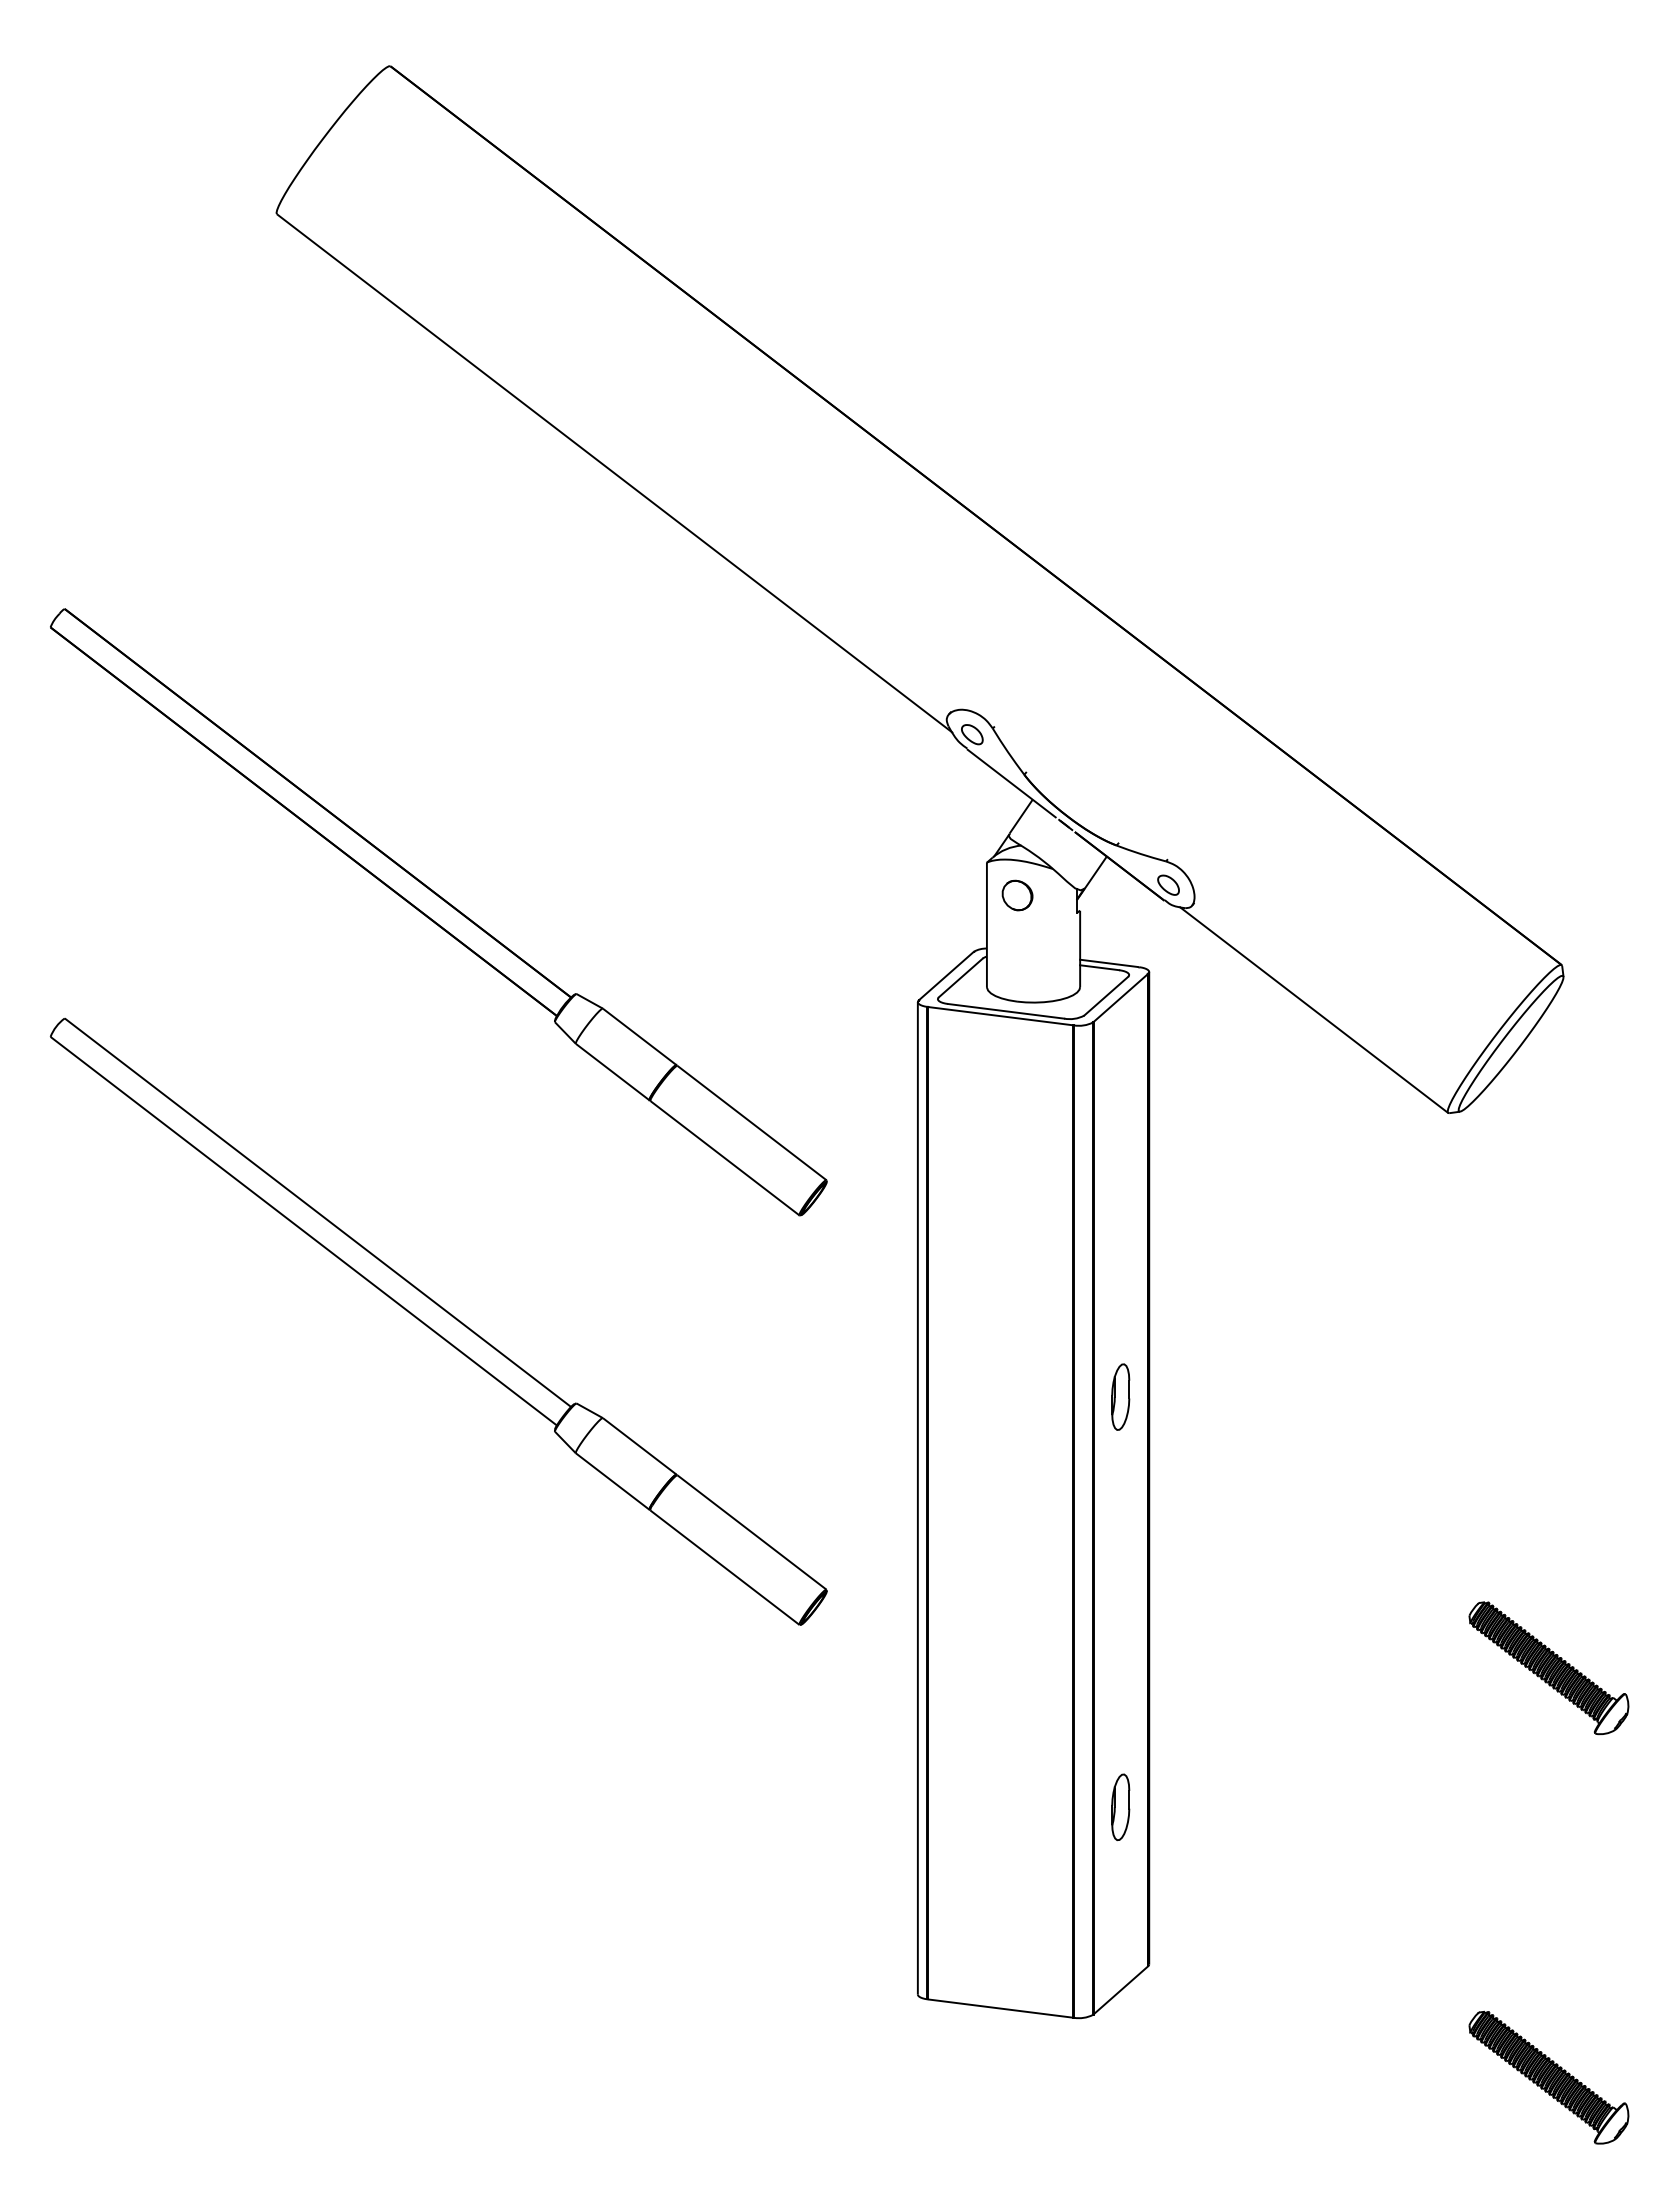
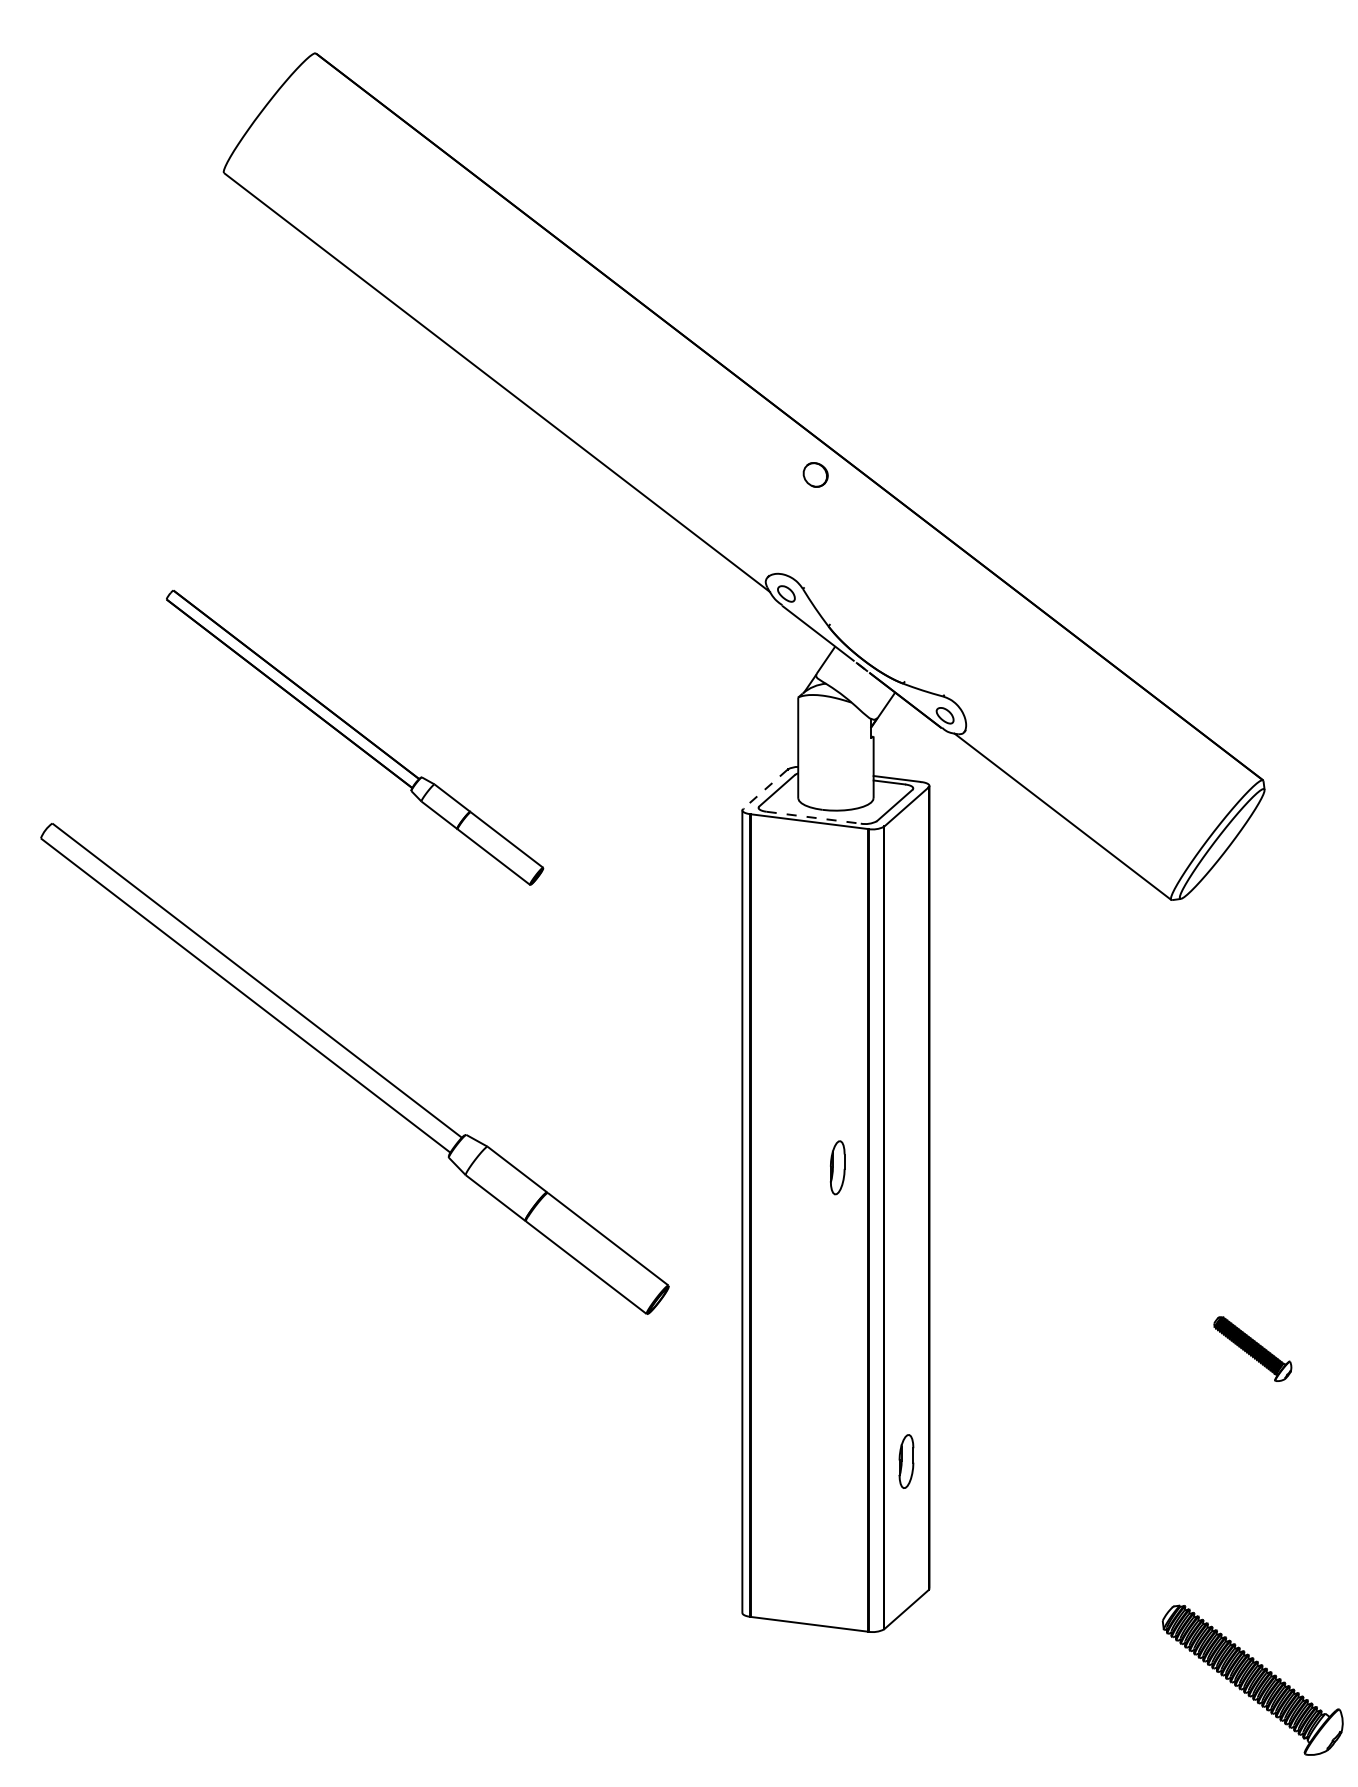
part: (1017, 895) -> (815, 474), moved
part: (438, 912) -> (354, 737), size x0.6
line: (945, 976) -> (764, 789), solid -> dashed
line: (1006, 1011) -> (814, 817), solid -> dashed
part: (1120, 1396) -> (837, 1167), moved
part: (1548, 1668) -> (1252, 1349), size x0.6
part: (1548, 2077) -> (1252, 1680), size x1.4

